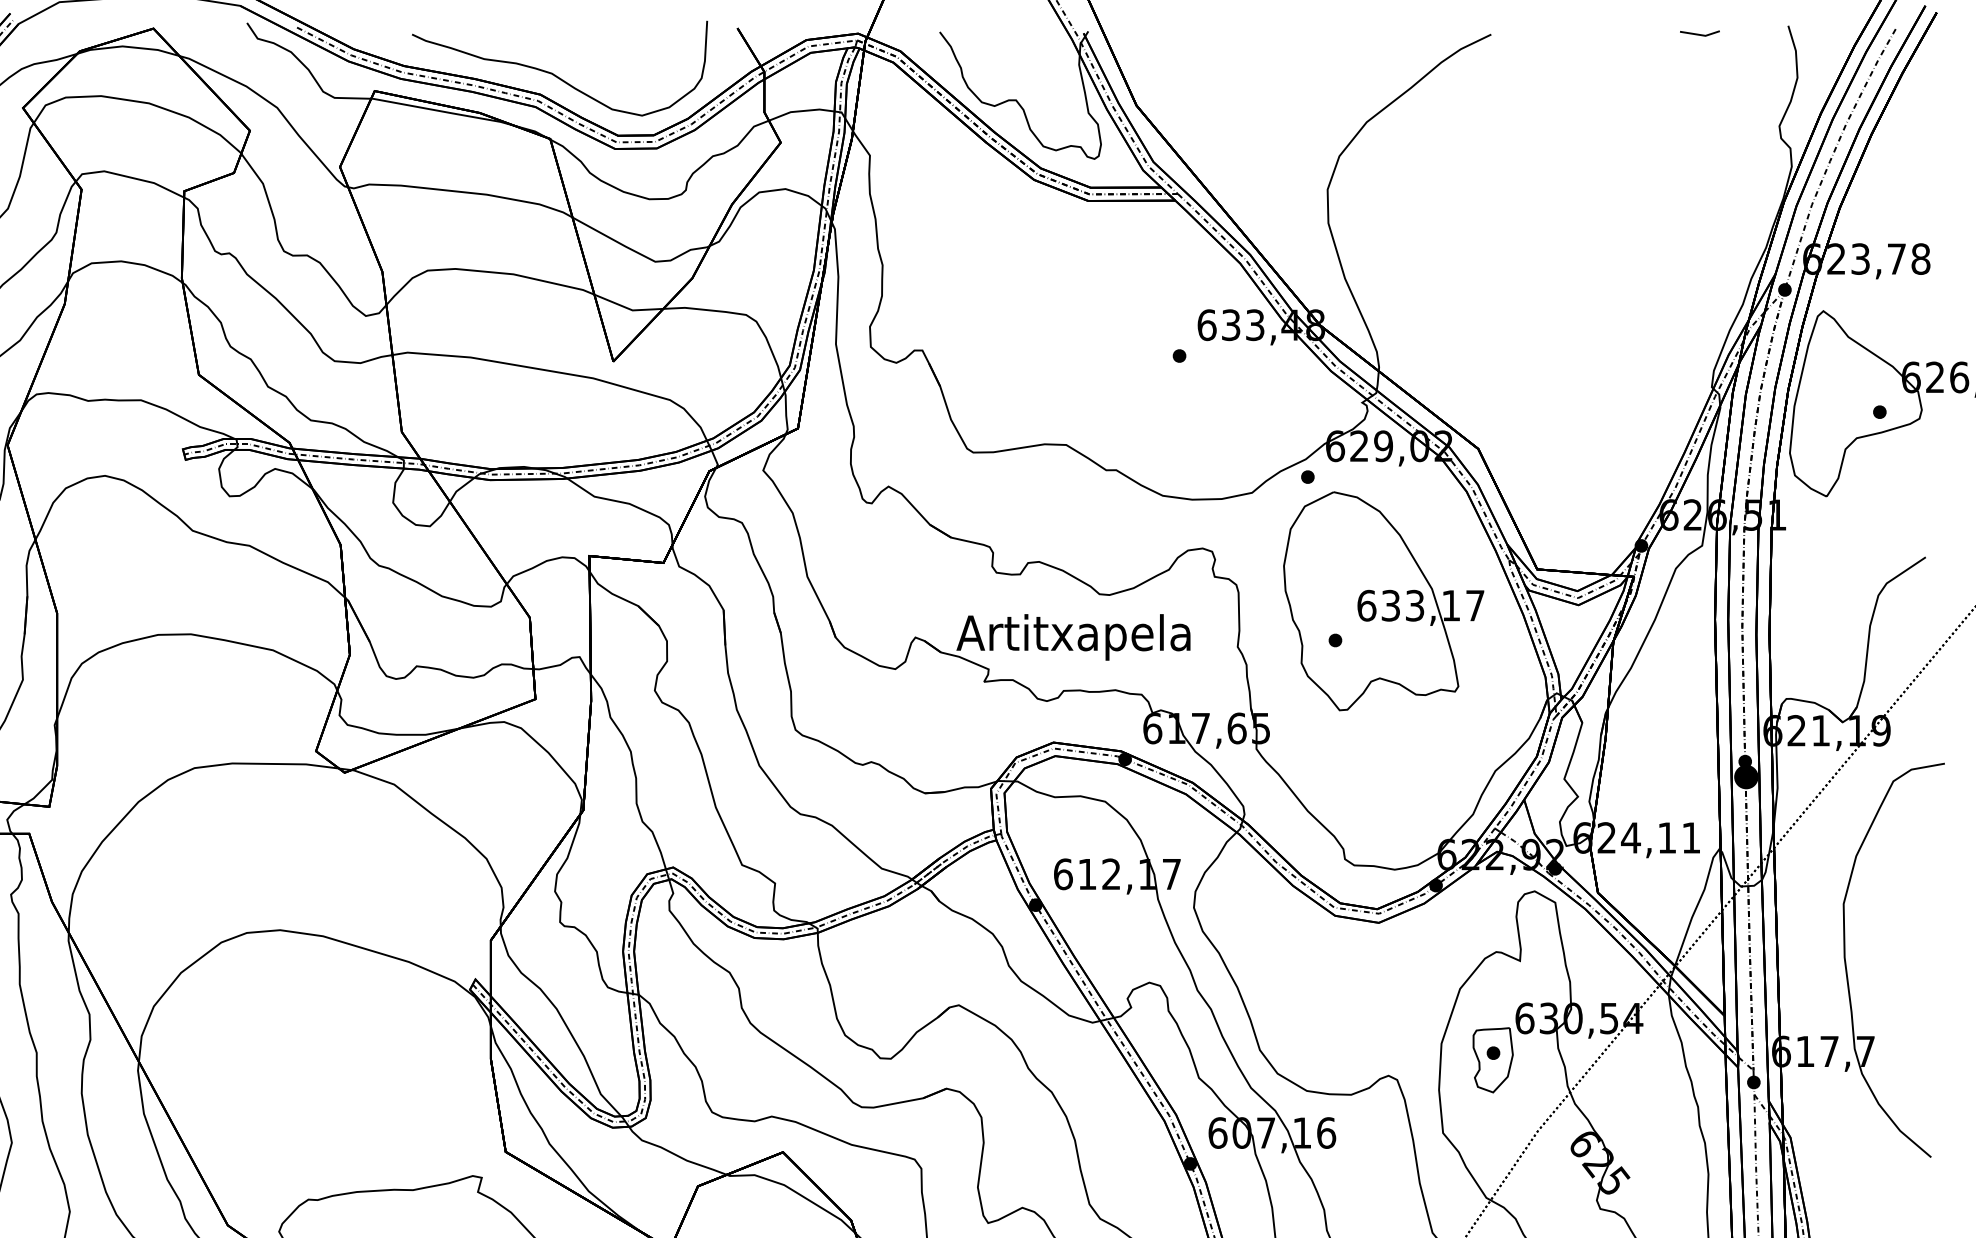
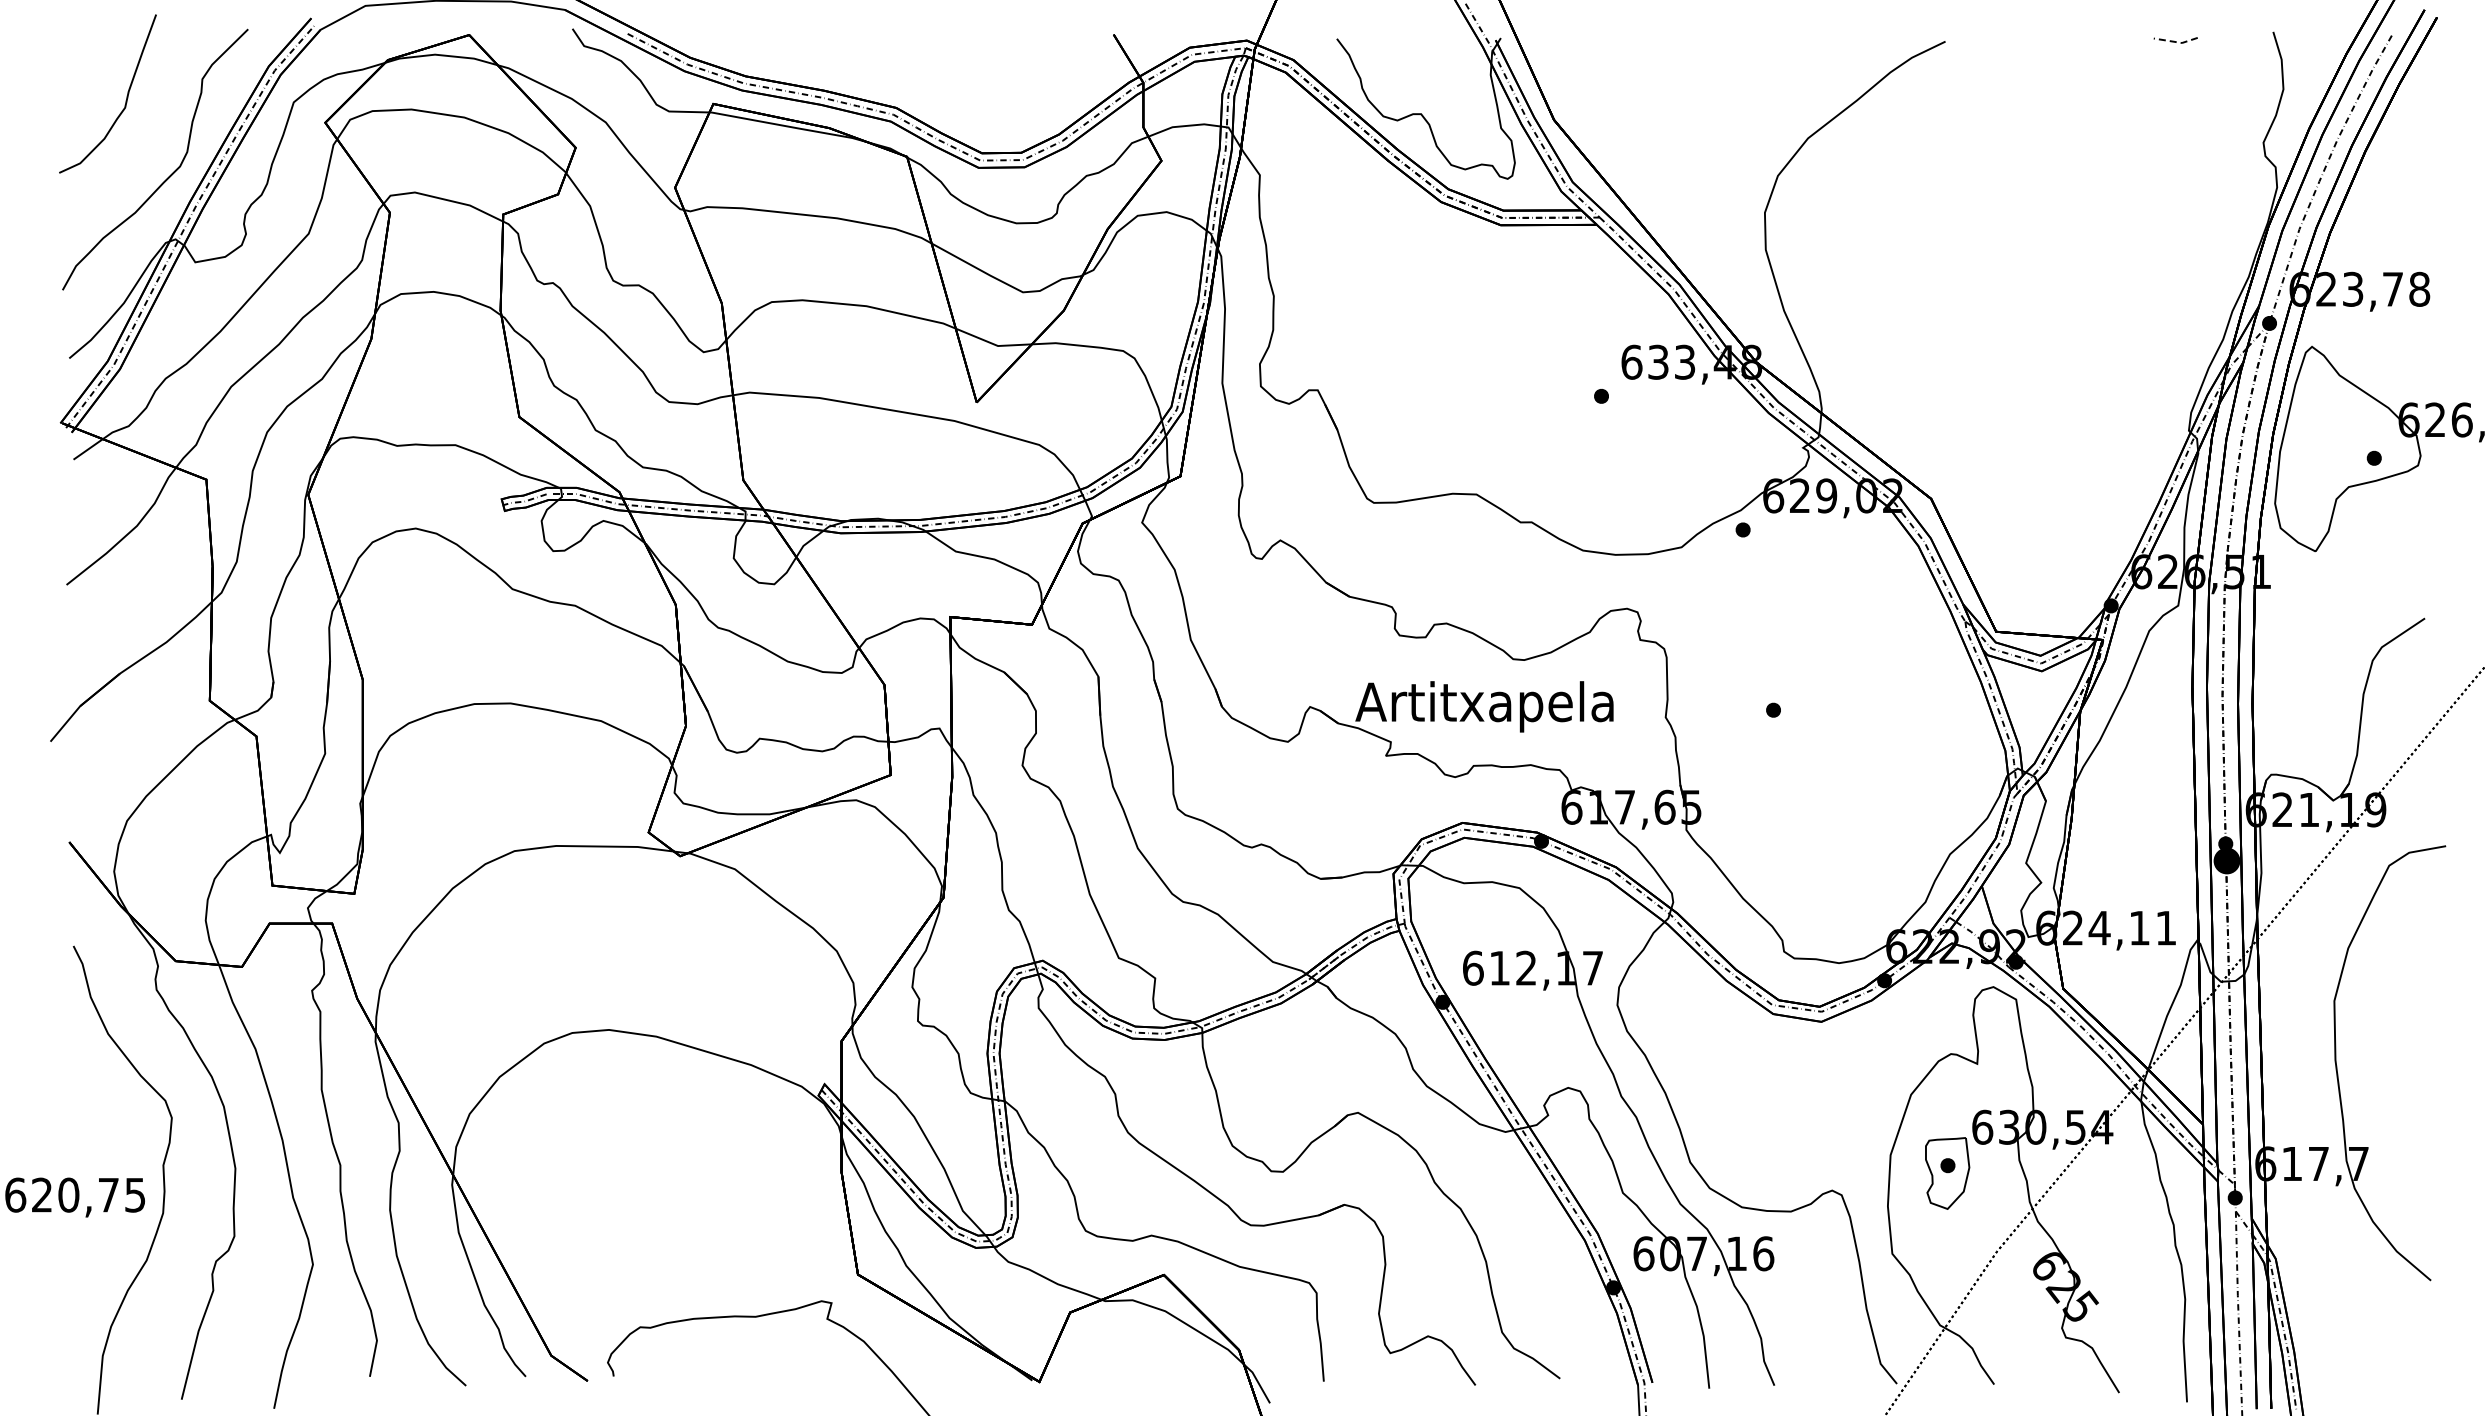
line: (1700, 35) -> (2176, 42), solid -> dashed
curve: (555, 74) -> (912, 85), removed
part: (1383, 600) -> (1826, 666), removed

